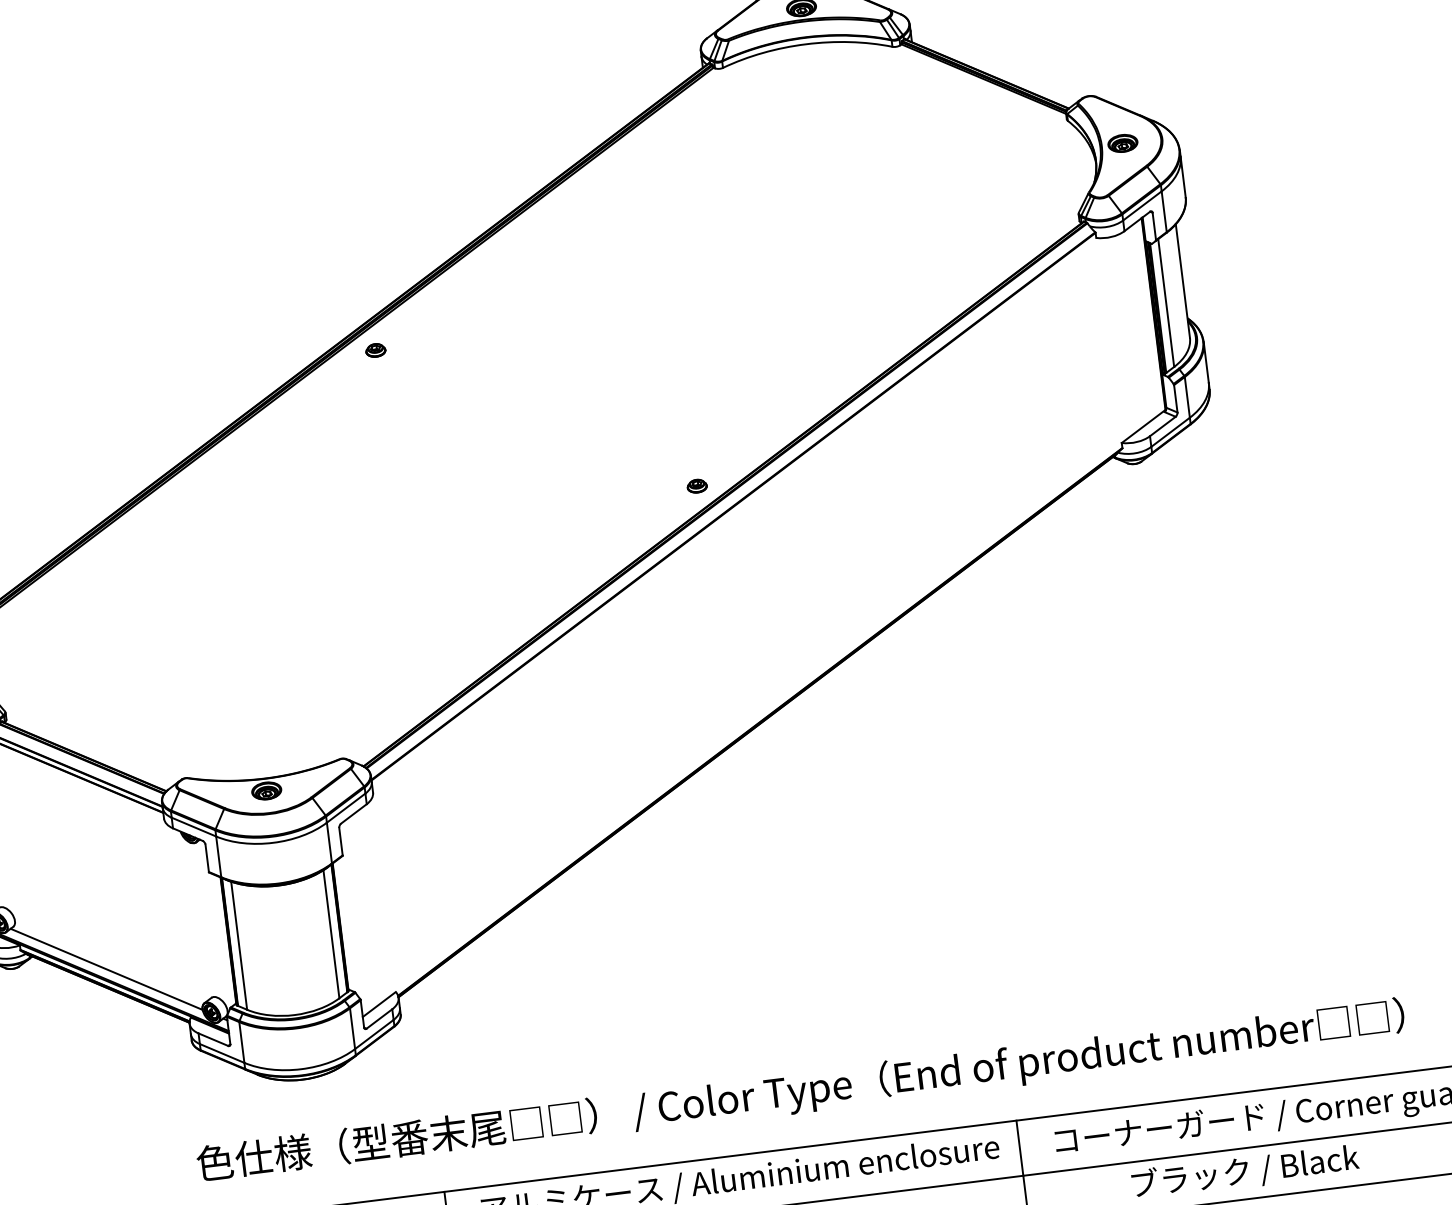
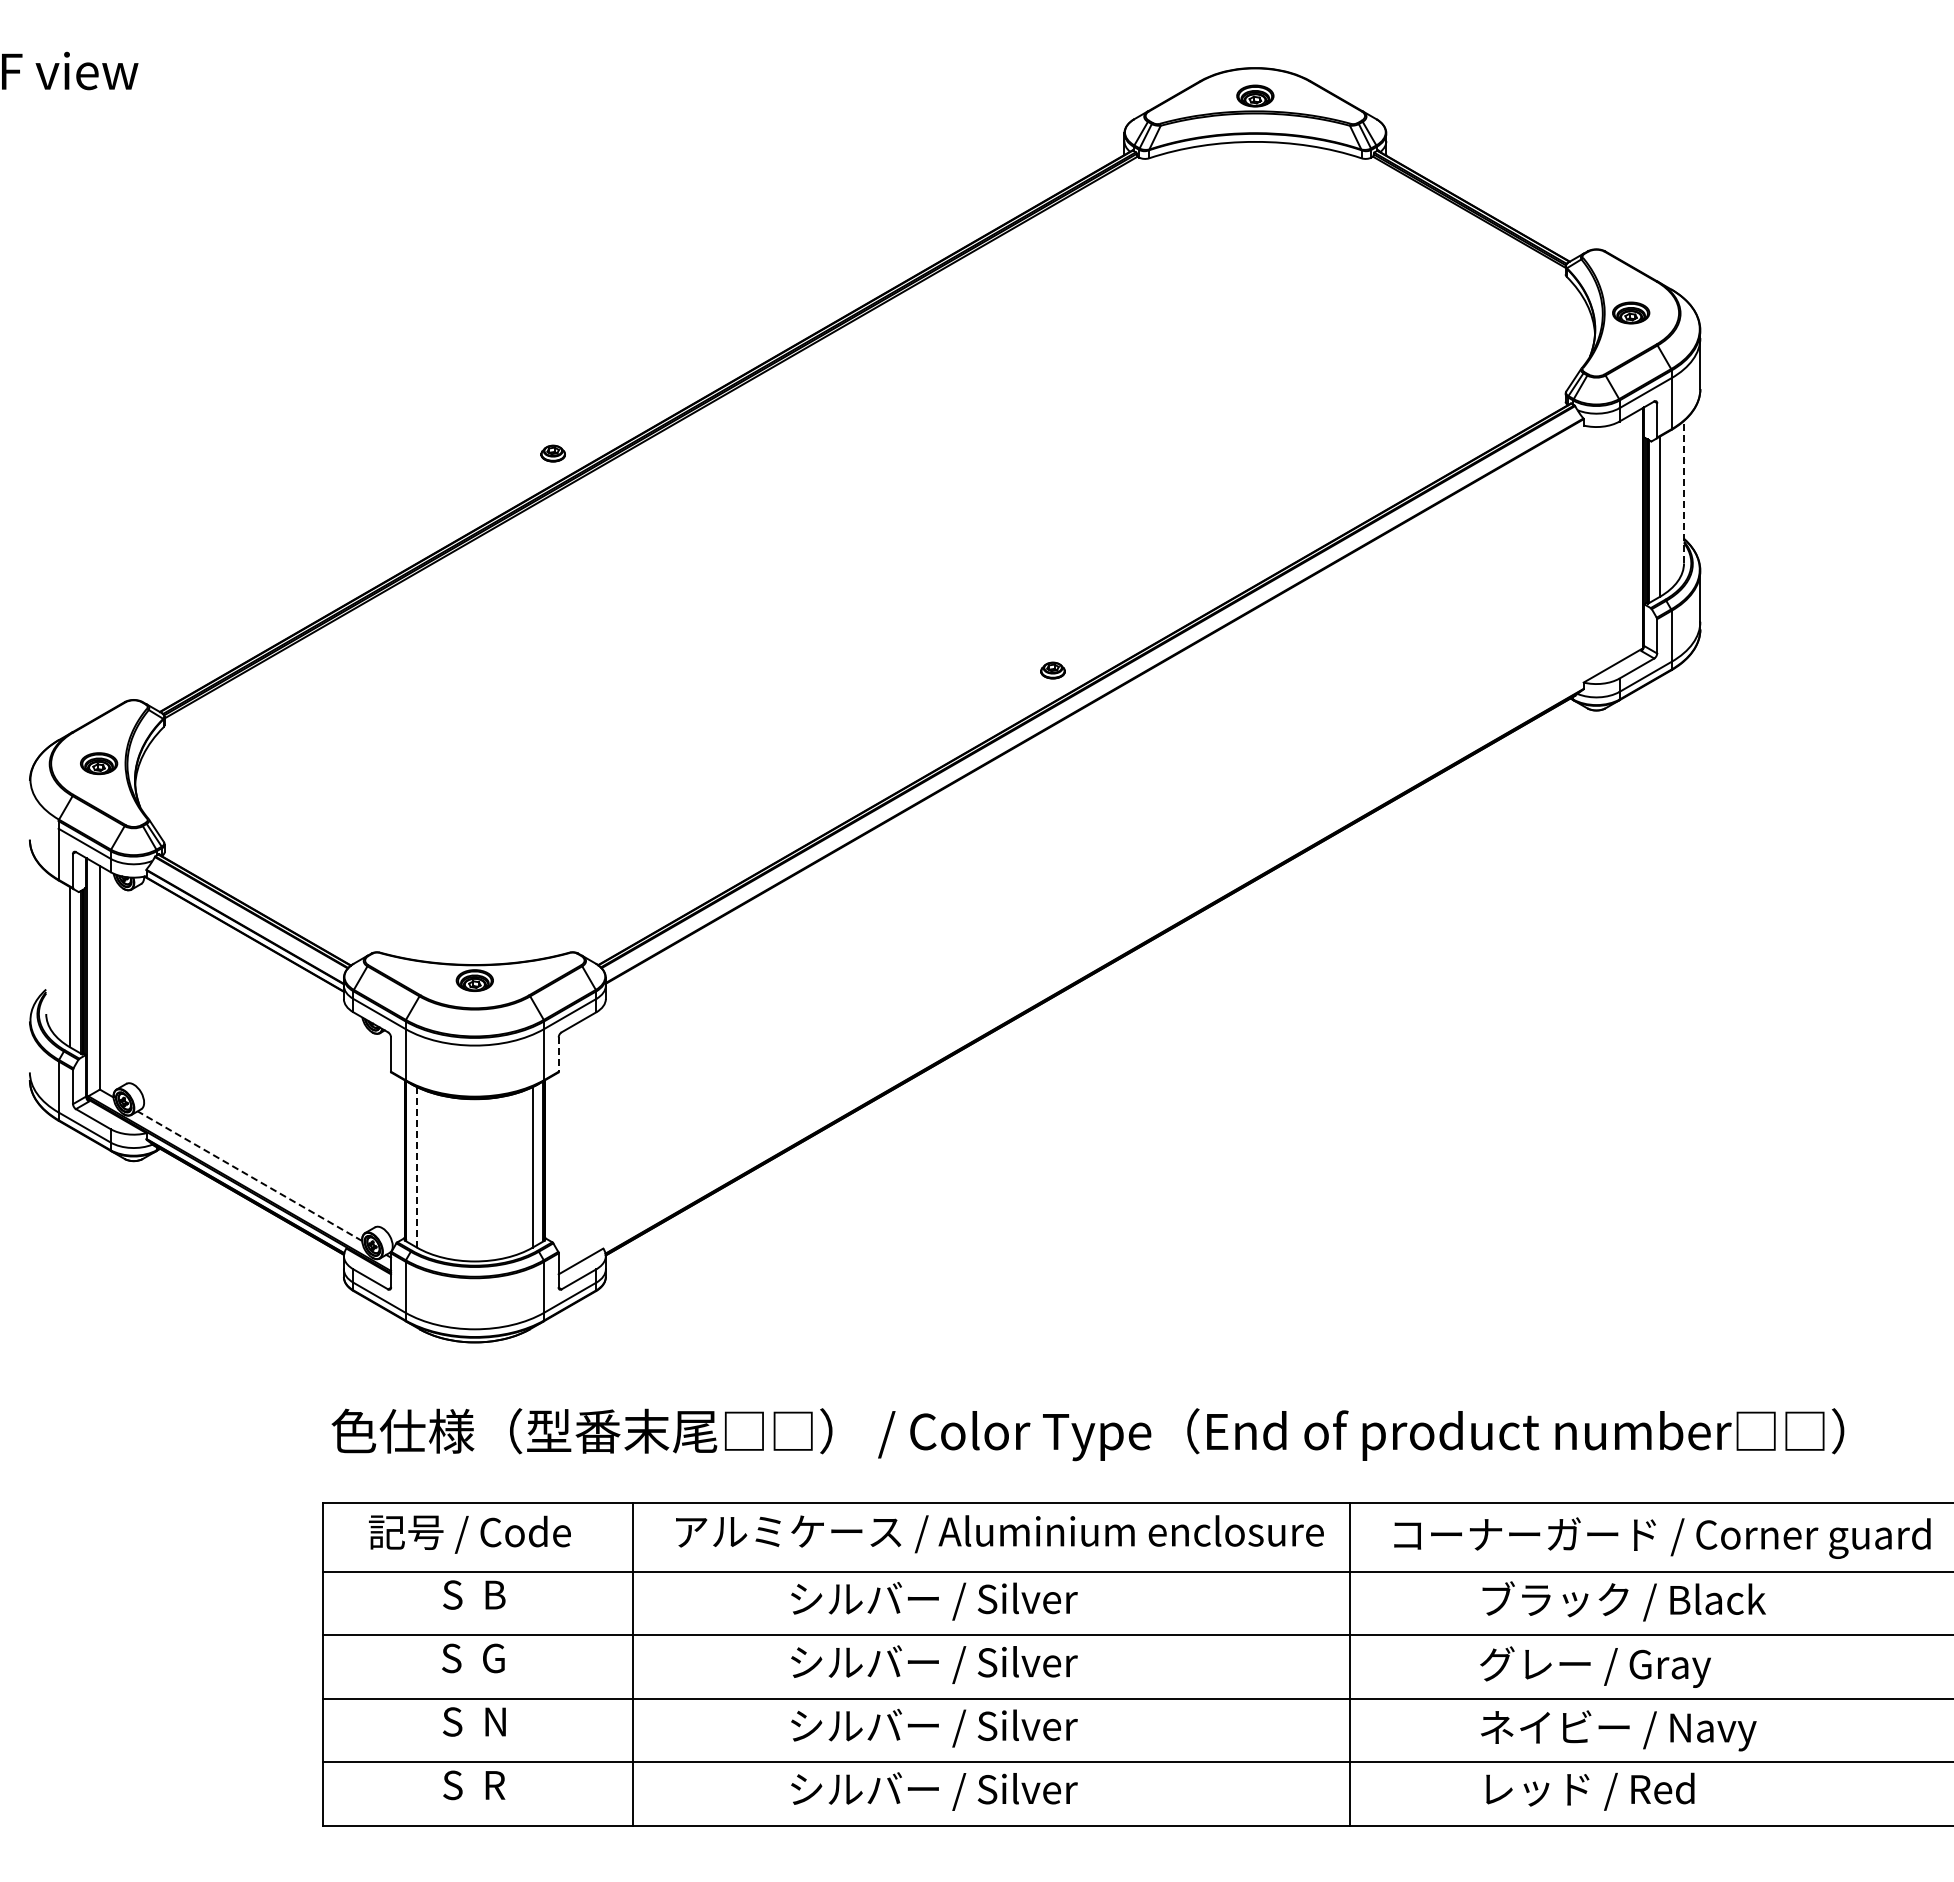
line: (1183, 280) -> (1684, 491), solid -> dashed
part: (375, 350) -> (552, 453), moved
line: (340, 842) -> (558, 1055), solid -> dashed
line: (239, 945) -> (417, 1167), solid -> dashed
line: (106, 969) -> (249, 1176), solid -> dashed

